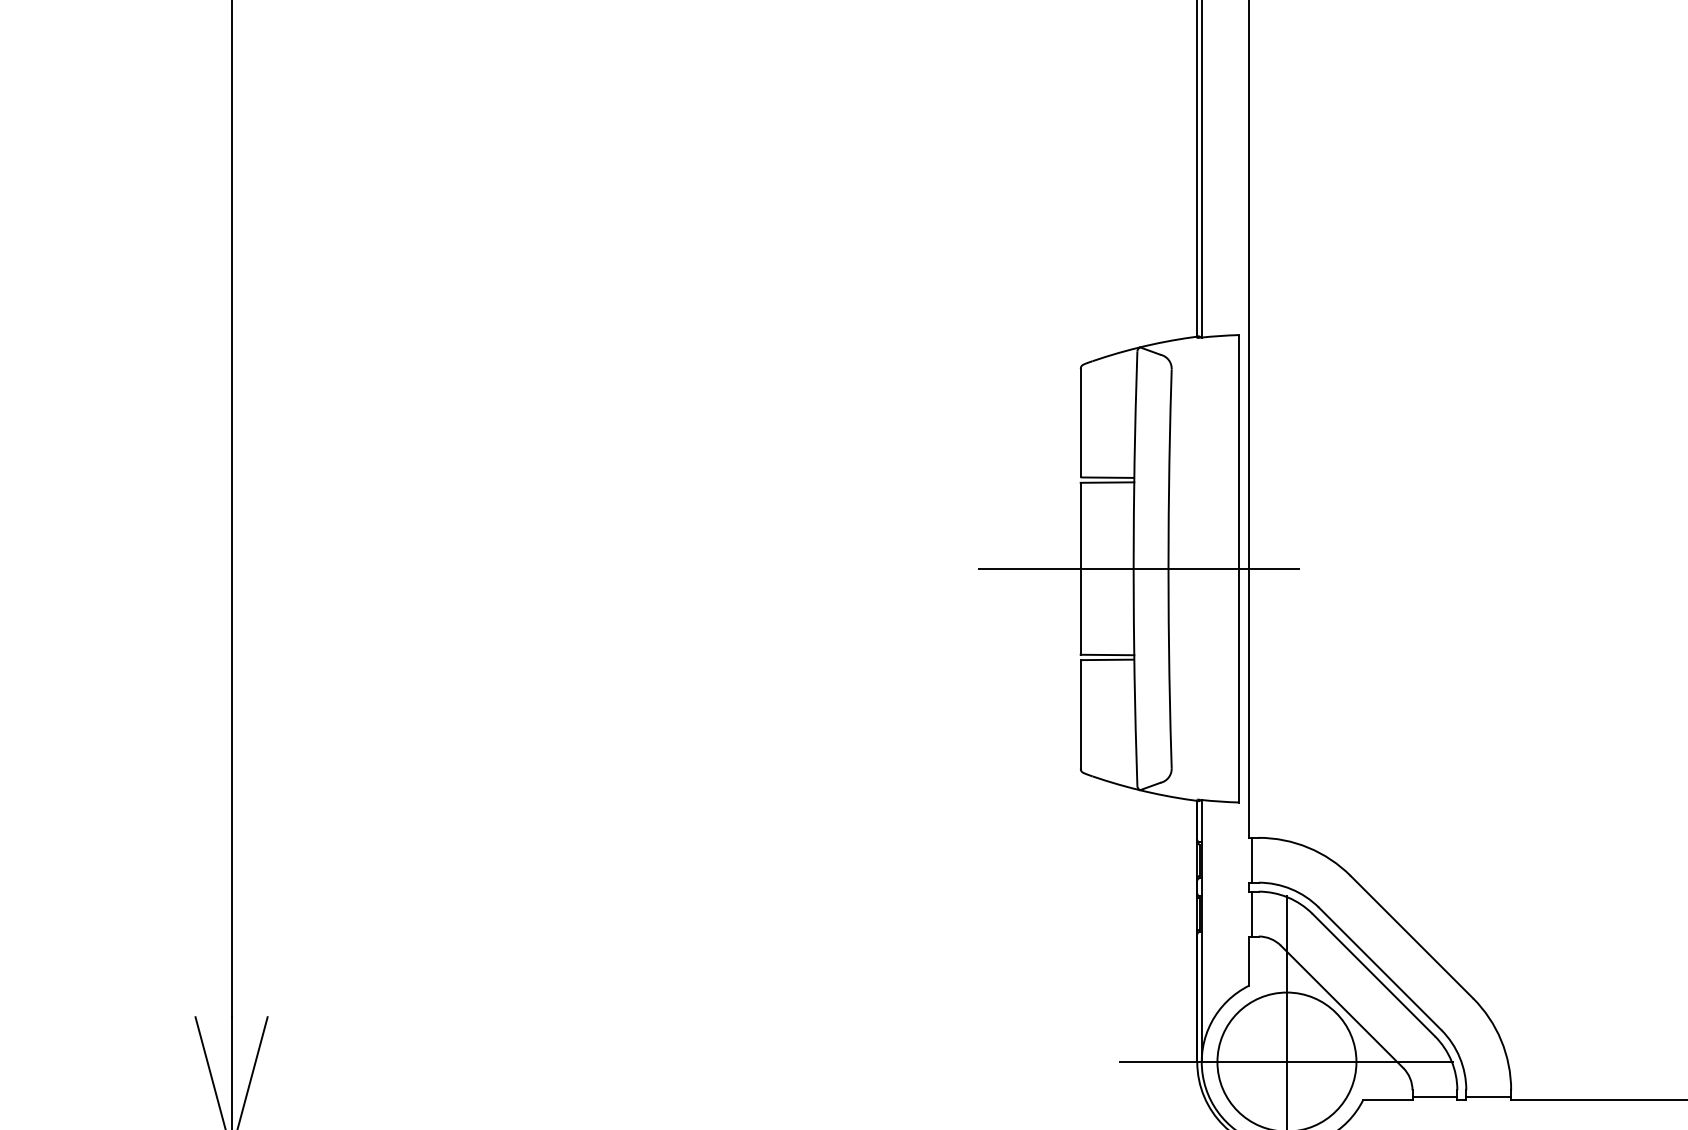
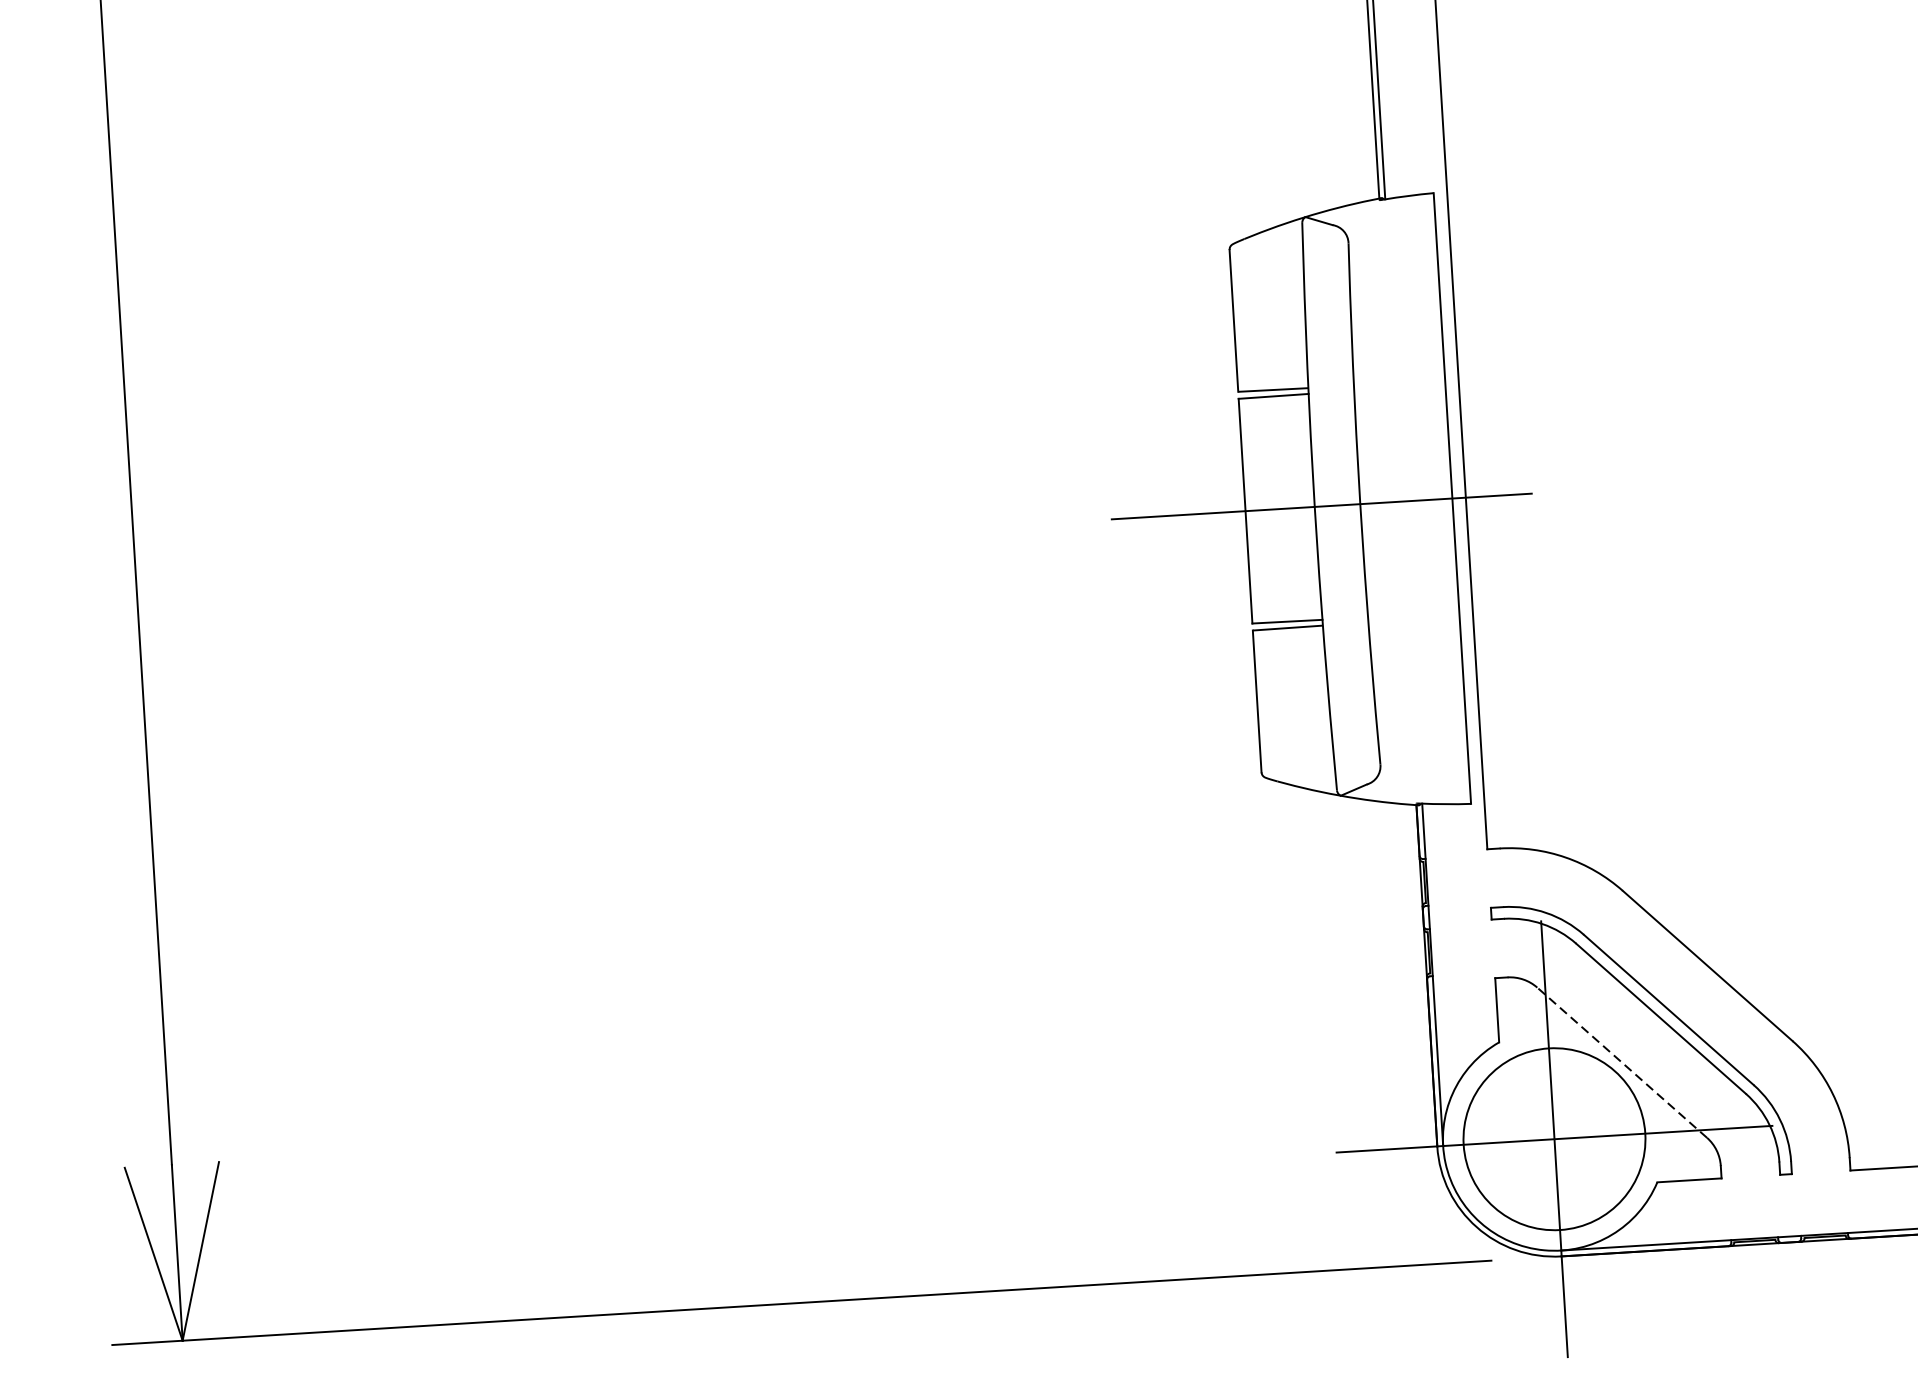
line: (1251, 859) -> (1491, 877), removed
line: (1251, 913) -> (1496, 947), removed
line: (1342, 1006) -> (1622, 1062), solid -> dashed
line: (1434, 1097) -> (1750, 1173), removed
line: (1488, 1097) -> (1820, 1169), removed

